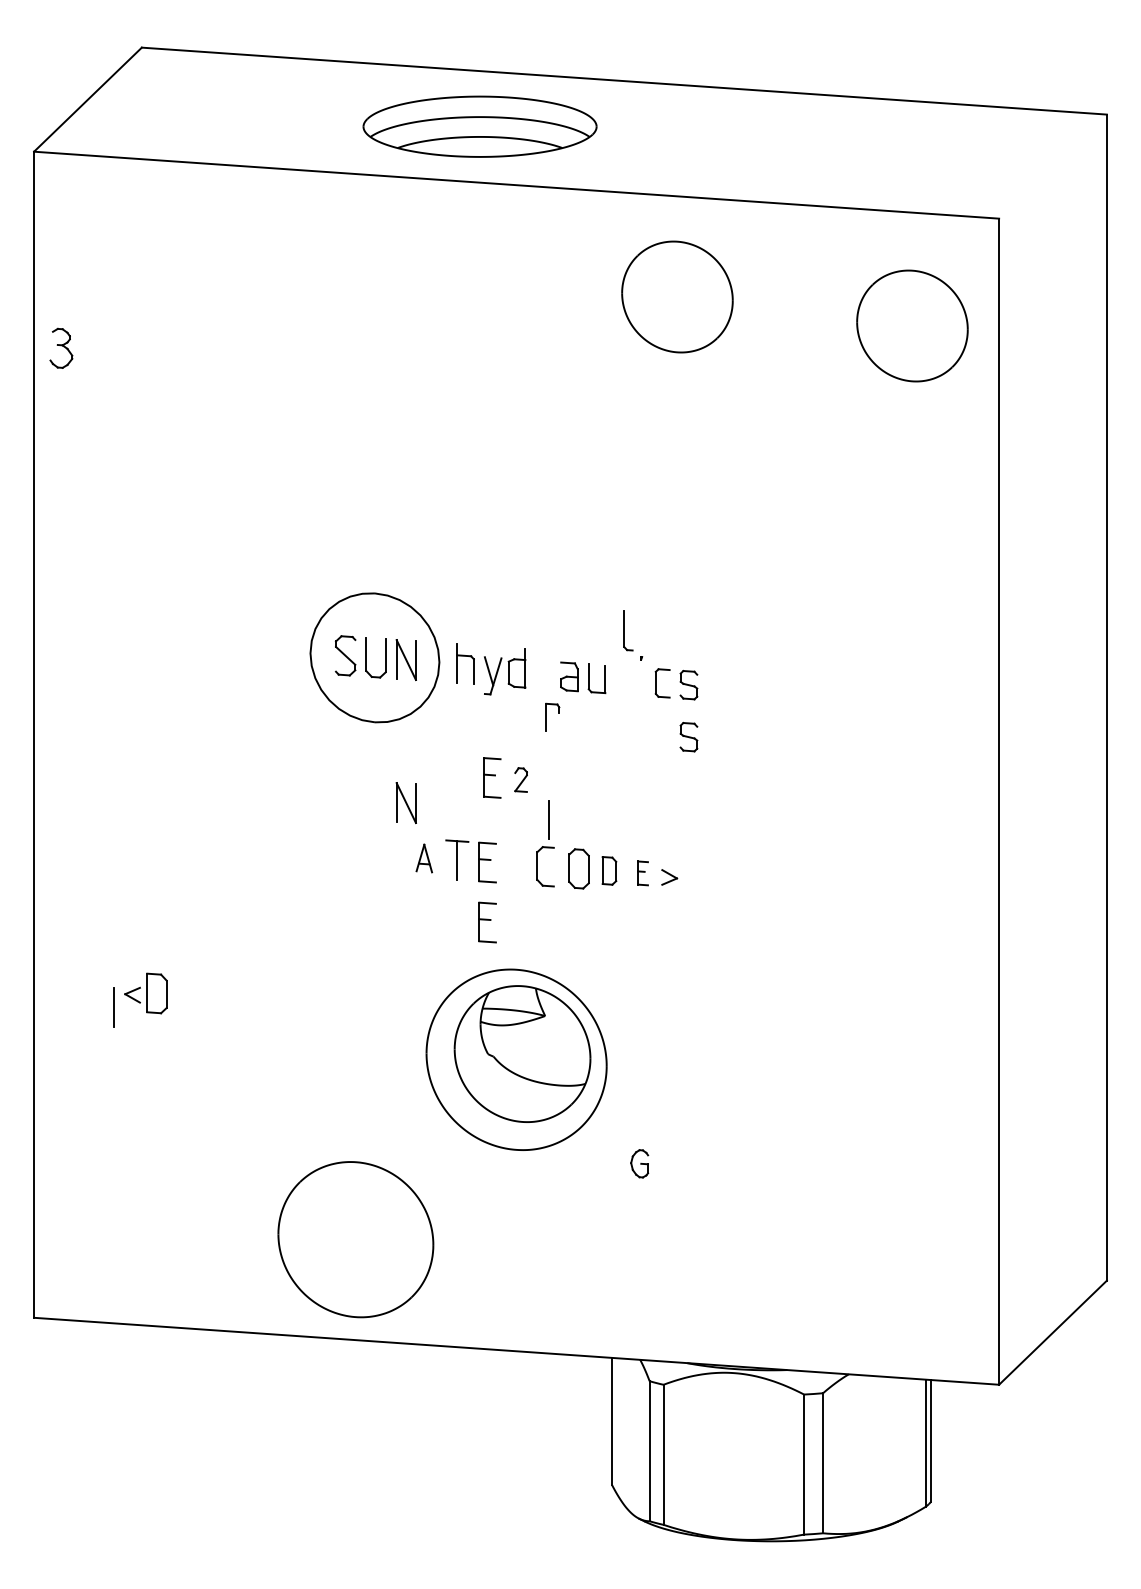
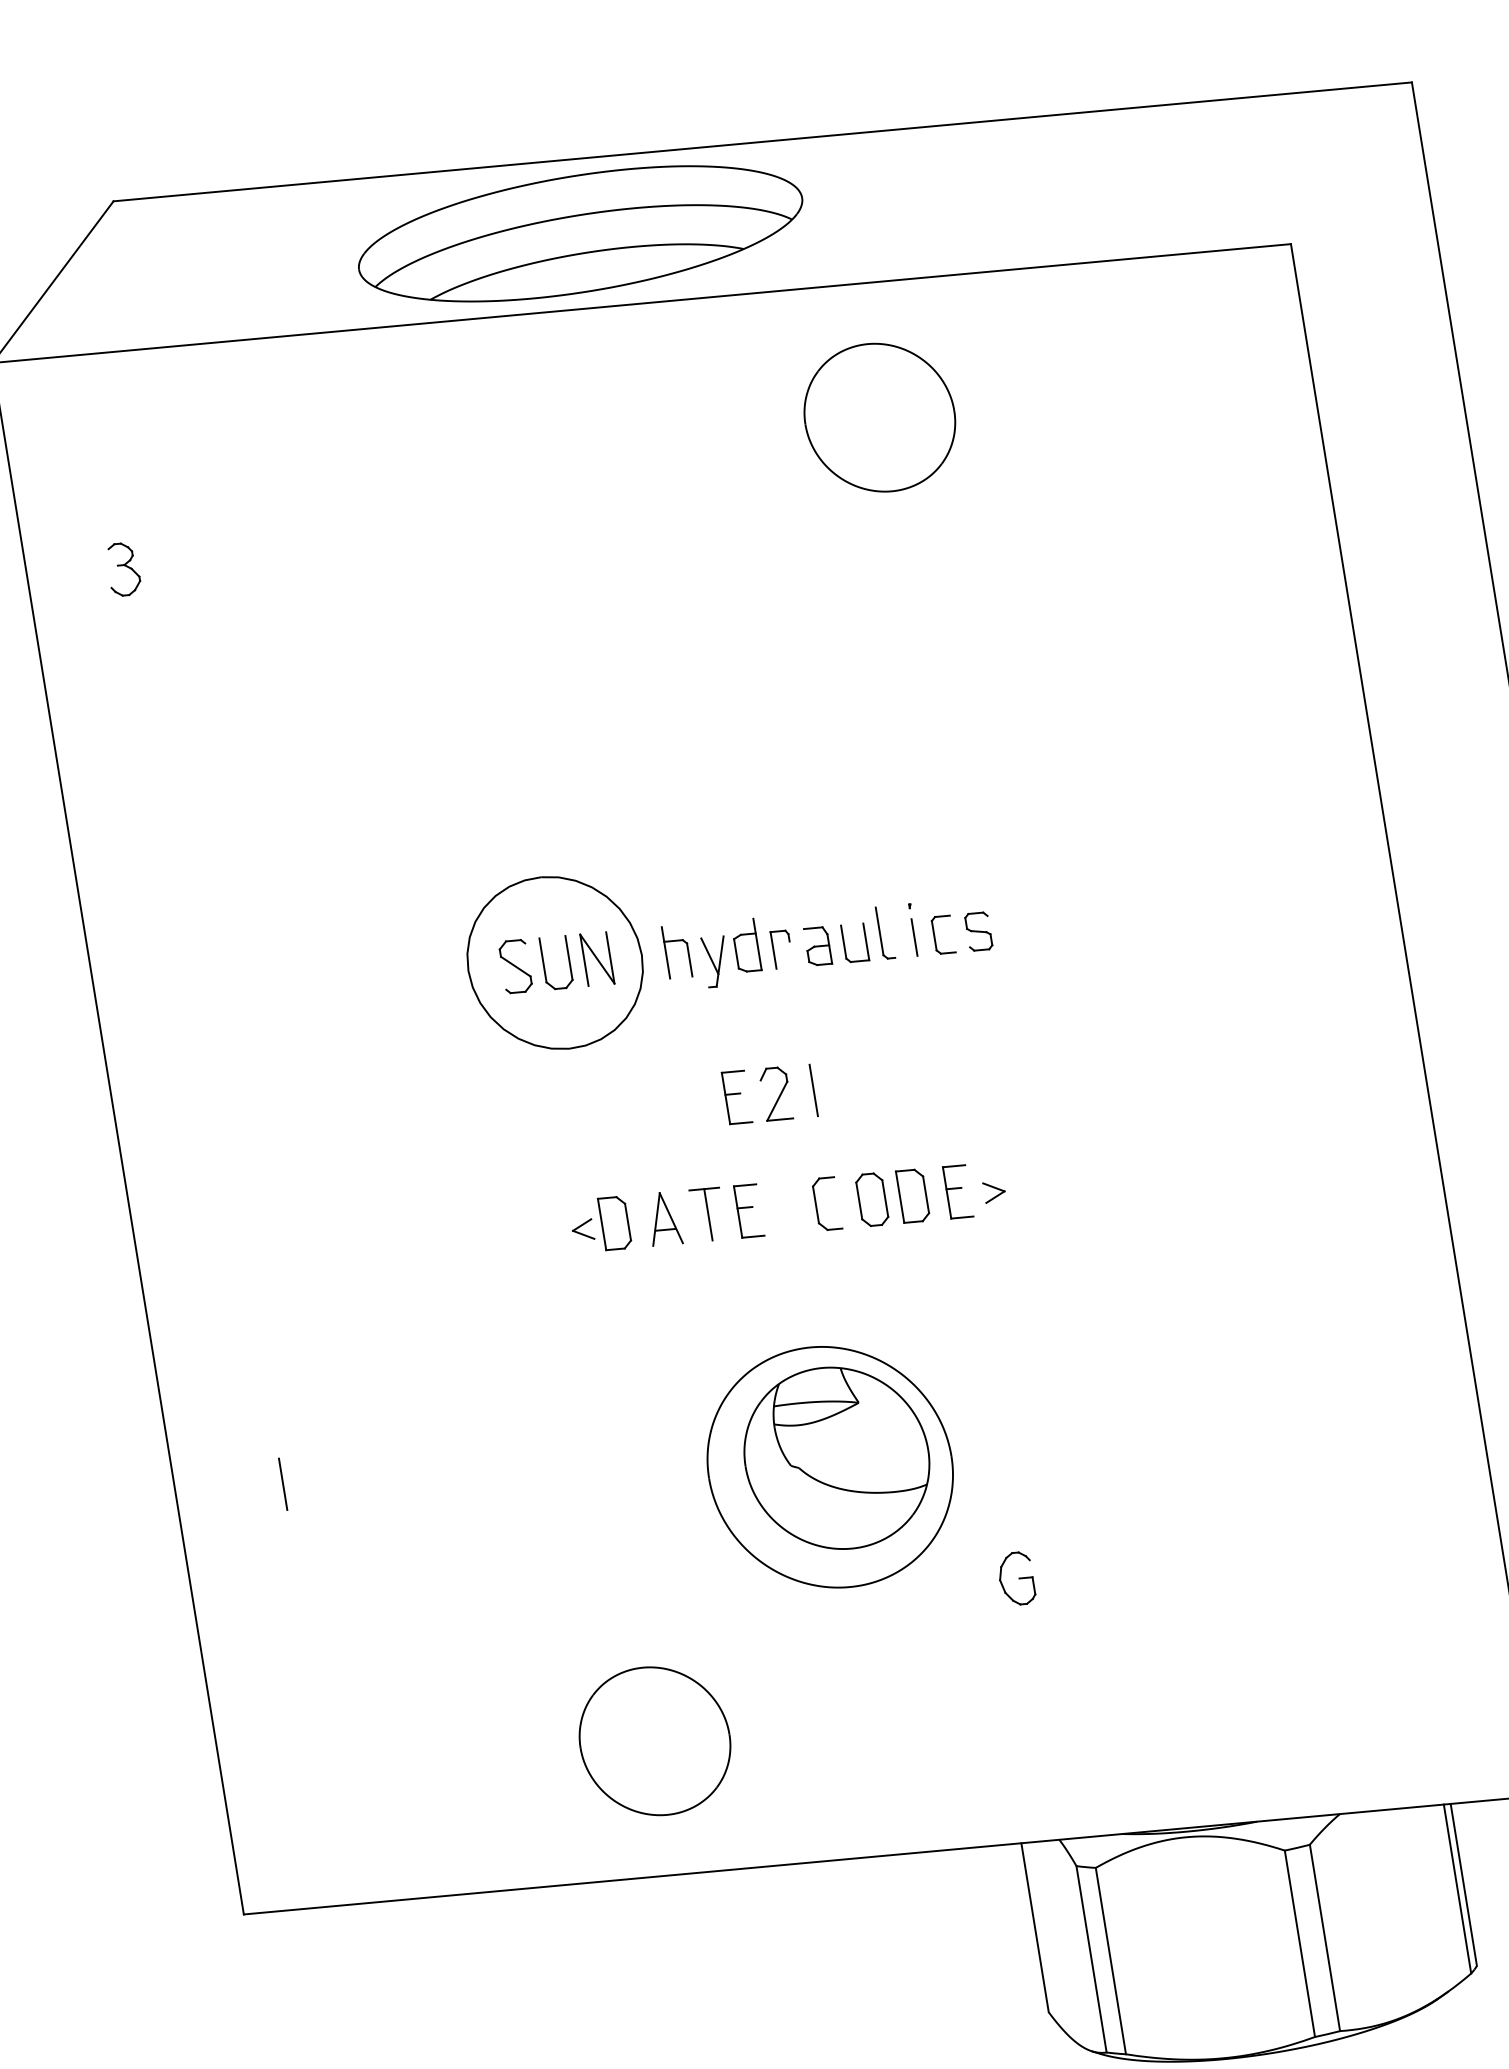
part: (479, 126) -> (579, 233), size x1.43
part: (912, 325) -> (1198, 404), removed
part: (61, 347) -> (123, 568), moved
part: (628, 630) -> (885, 932), moved
line: (641, 681) -> (914, 936), added
part: (552, 716) -> (781, 947), moved
part: (688, 736) -> (989, 1000), removed
part: (520, 779) -> (775, 1093), size x1.67
part: (405, 802) -> (626, 1148), removed
line: (548, 819) -> (812, 1090), moved
part: (424, 858) -> (664, 1219), size x1.43
part: (609, 870) -> (913, 1195), size x1.43
part: (642, 873) -> (957, 1192), size x1.67
part: (487, 922) -> (761, 1290), removed
part: (145, 993) -> (599, 1225), moved
part: (639, 1163) -> (1016, 1578), size x1.43
part: (355, 1239) -> (654, 1741), size x0.71

